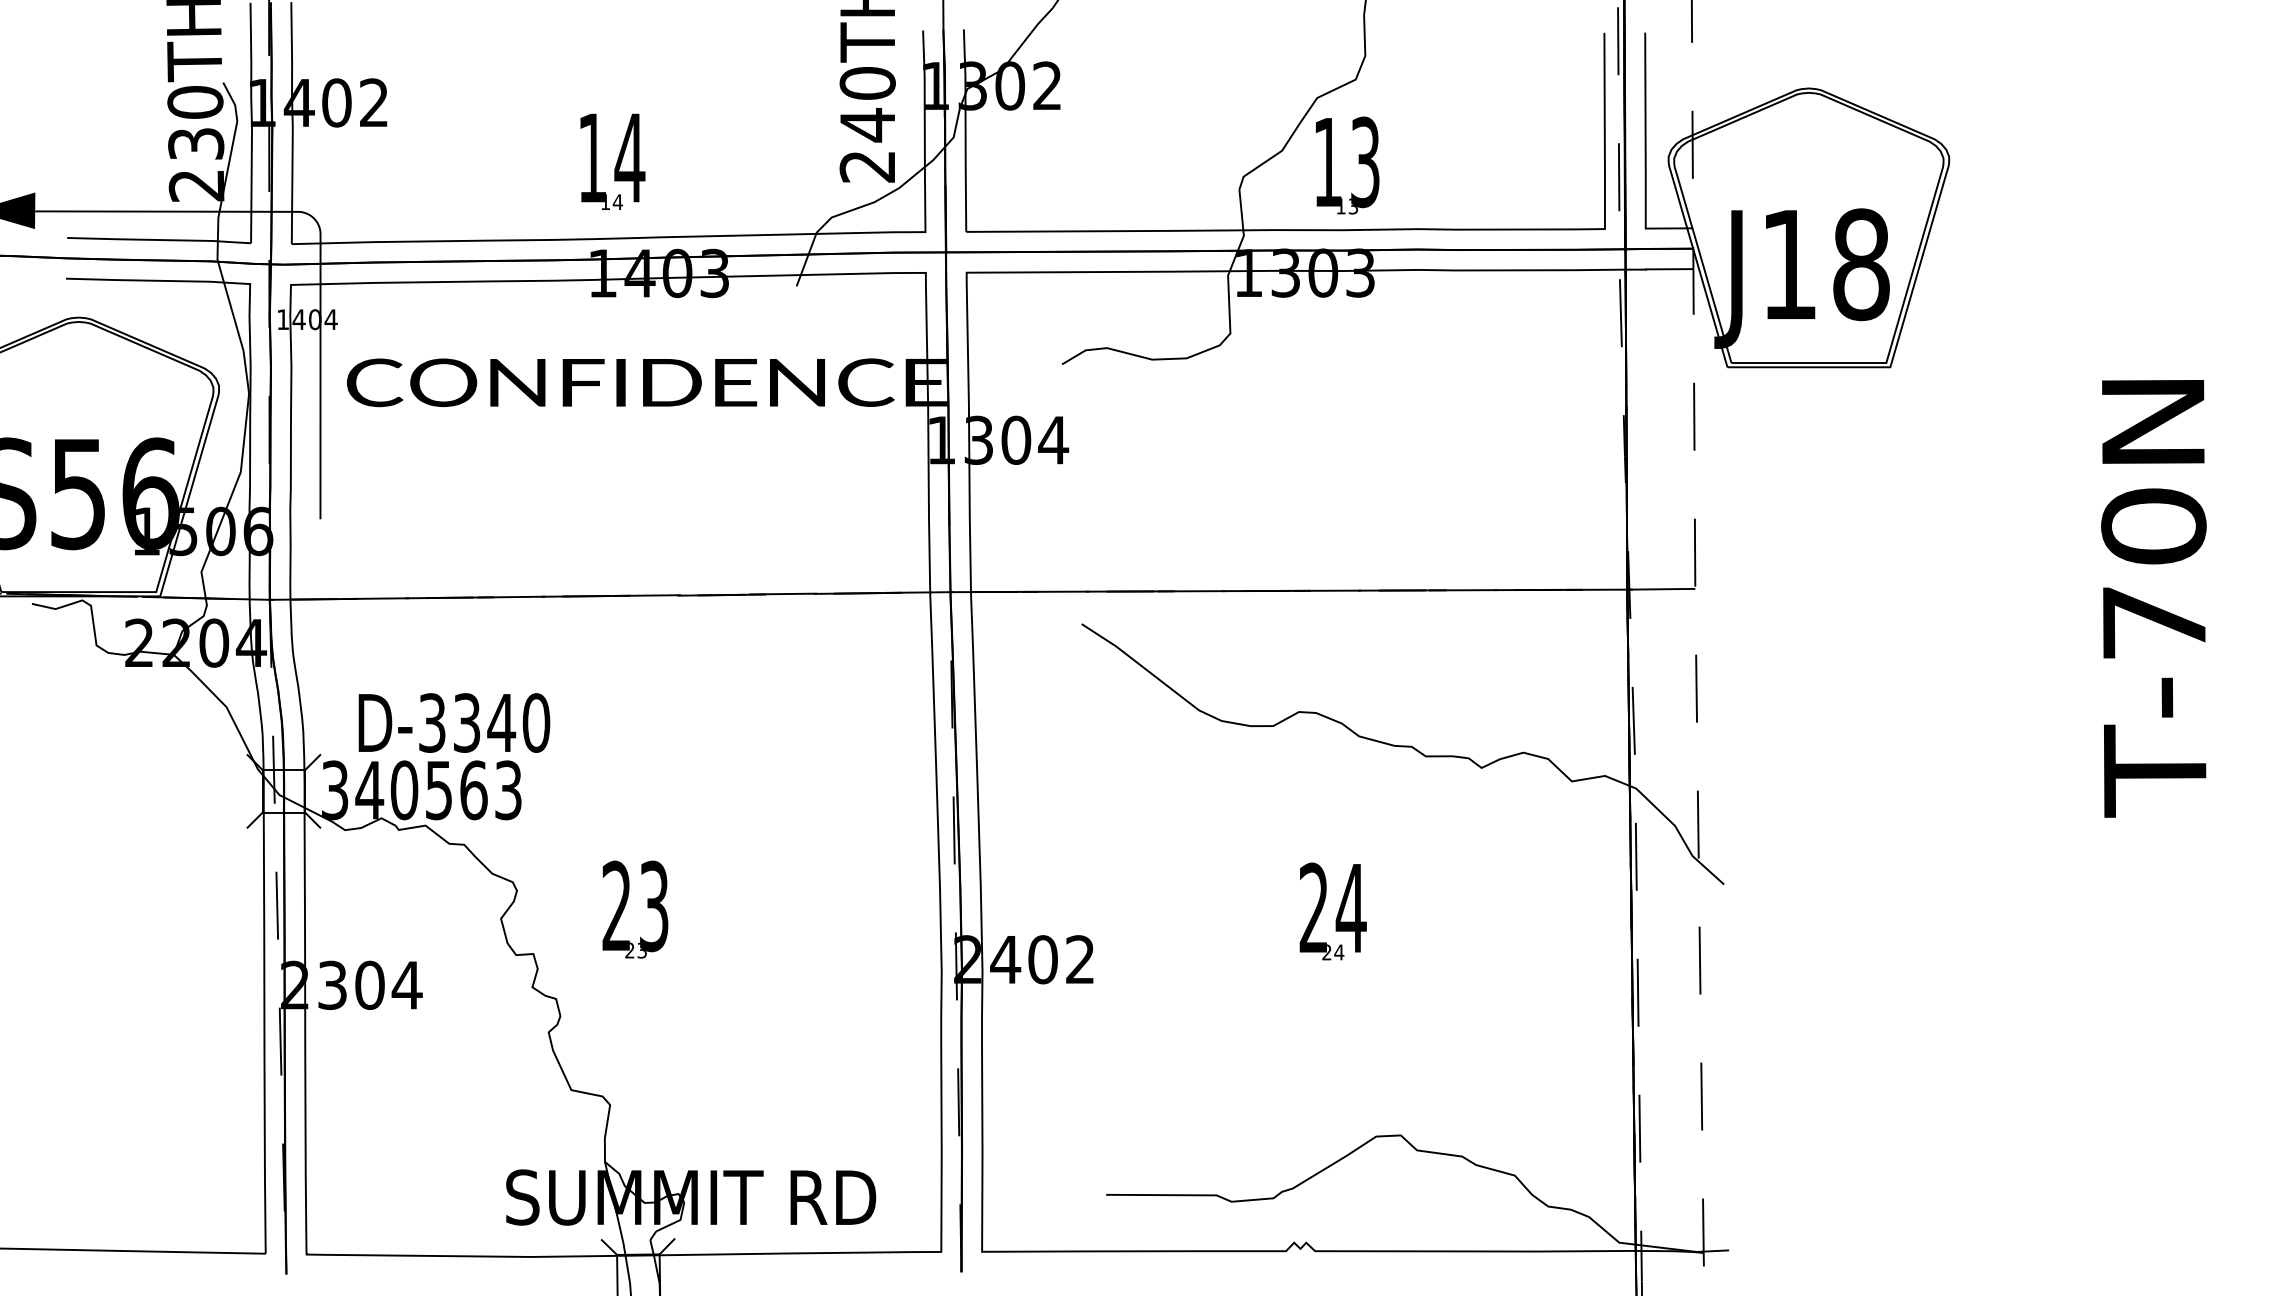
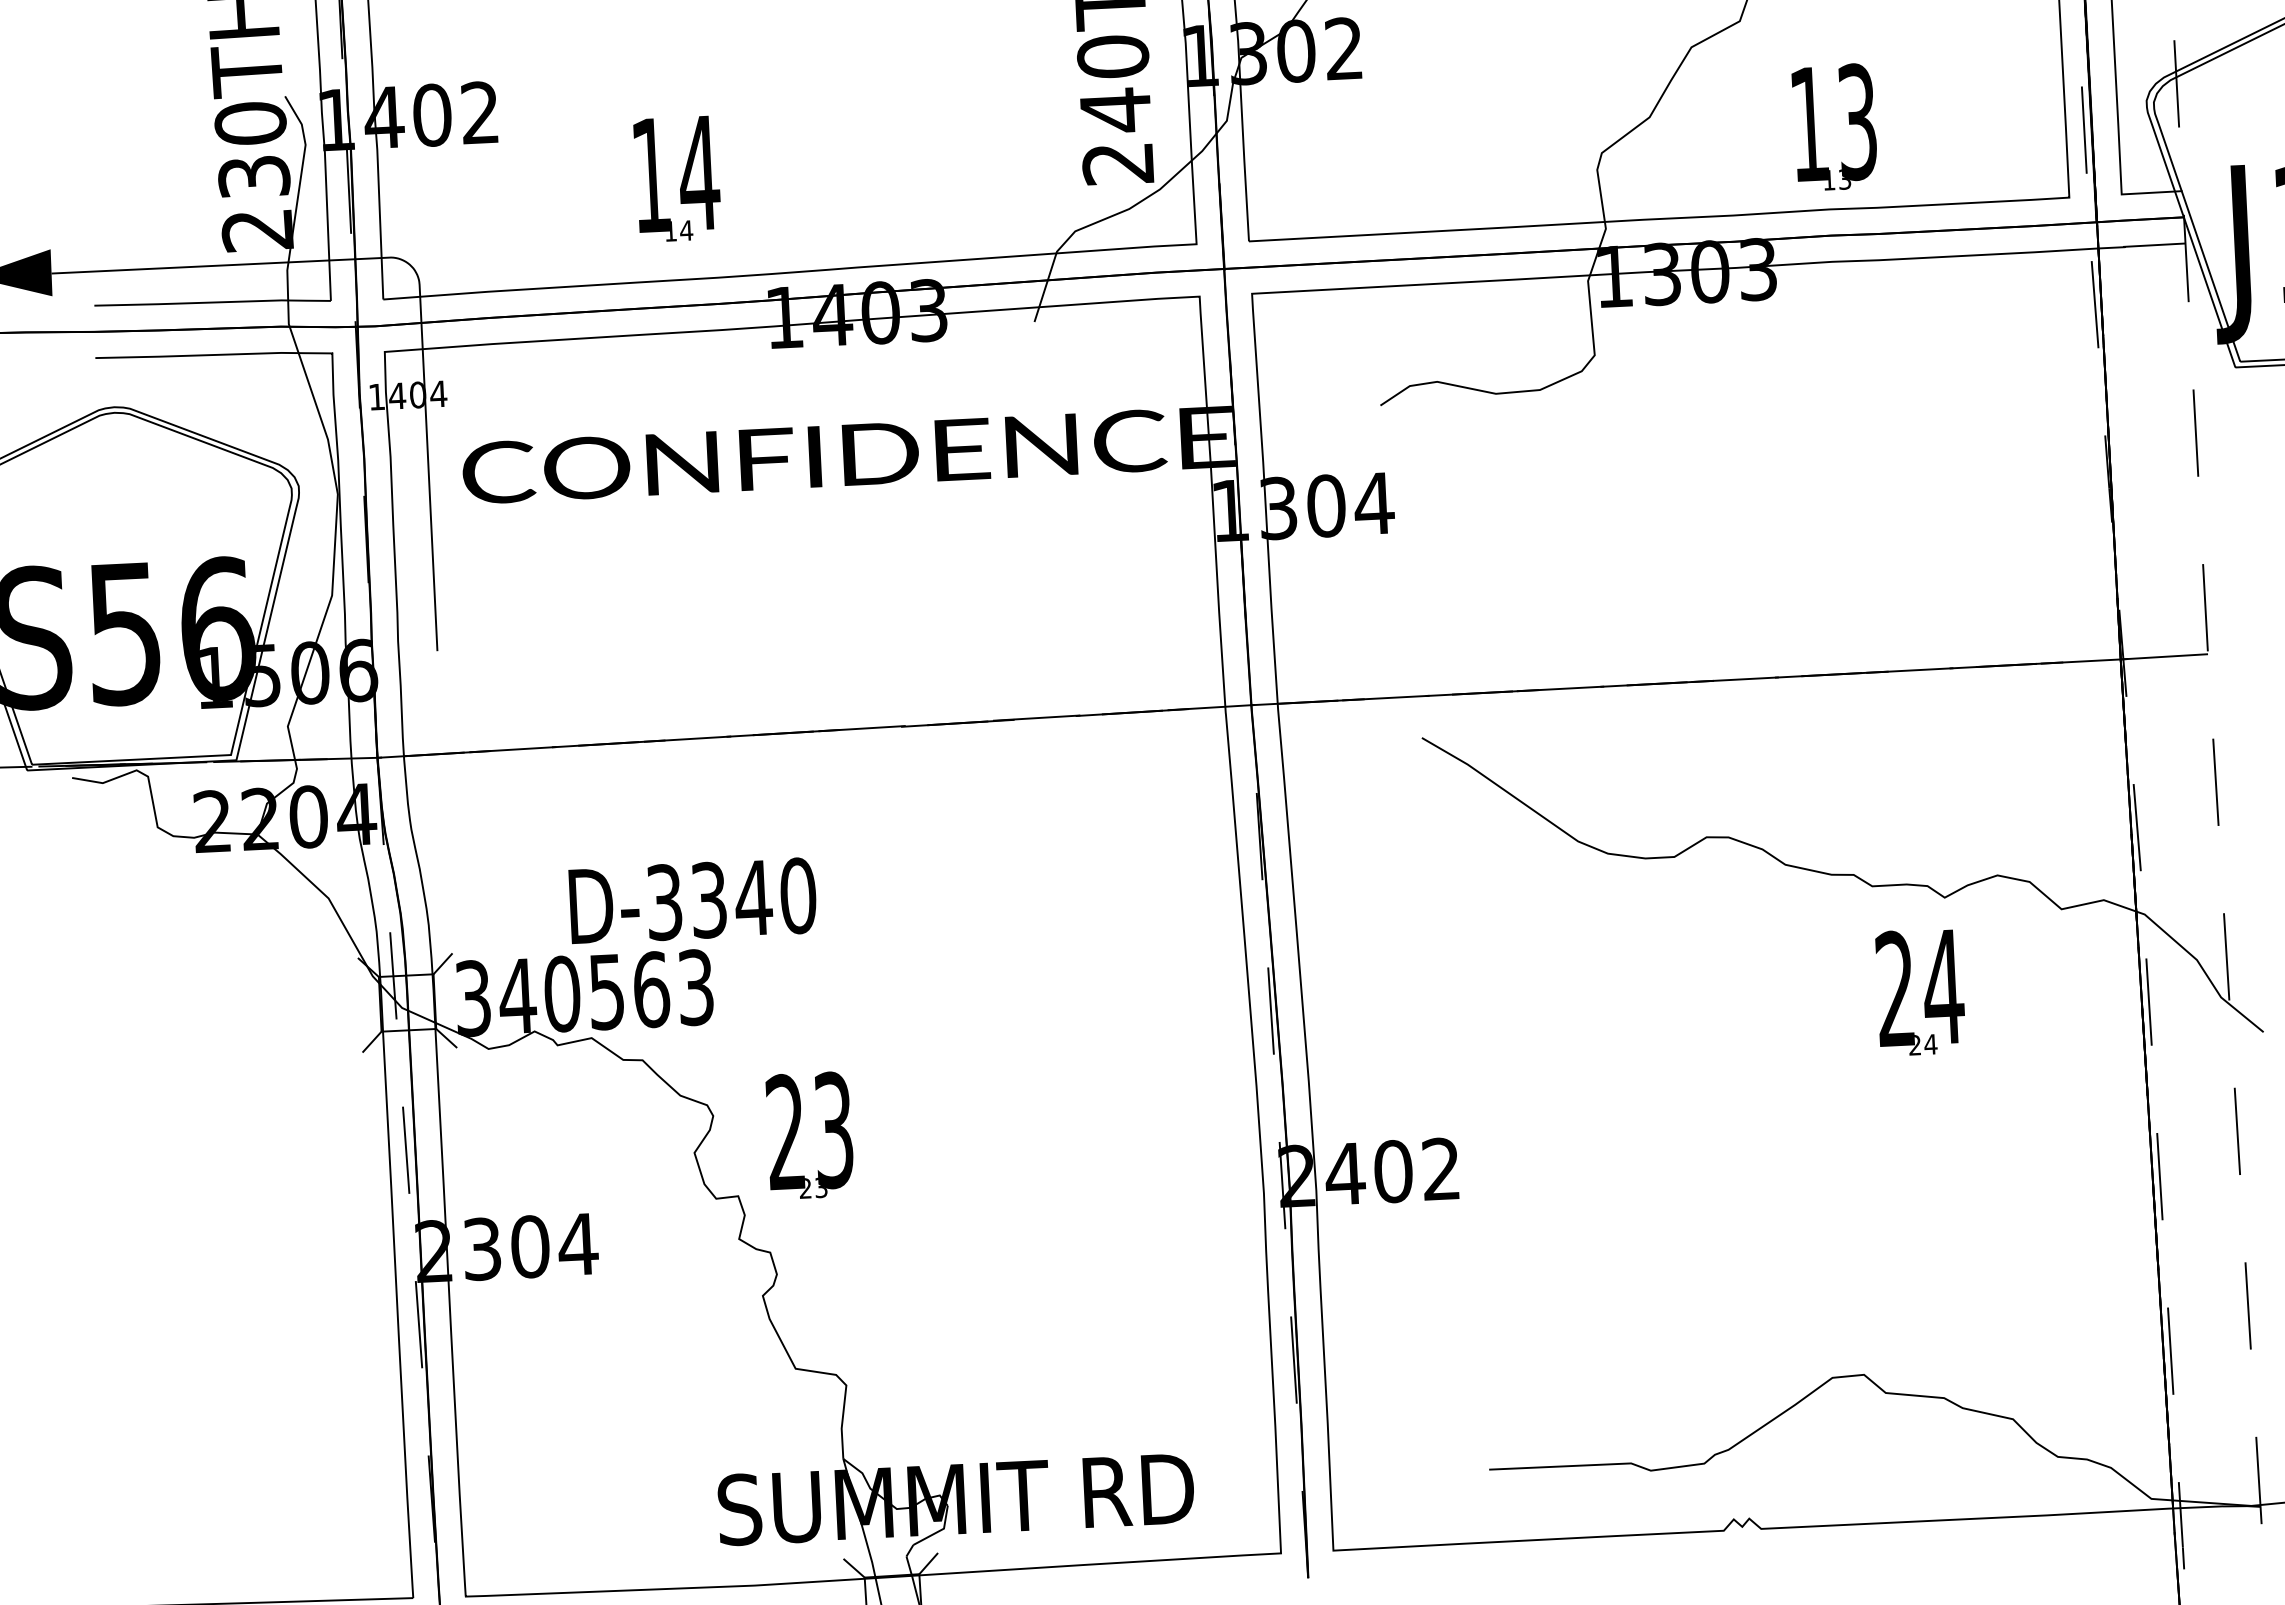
text: (612, 161) -> (677, 178), moved
text: (1347, 165) -> (1834, 127), moved
text: (454, 722) -> (693, 900), moved
text: (635, 909) -> (810, 1135), moved
text: (1332, 911) -> (1919, 992), moved

